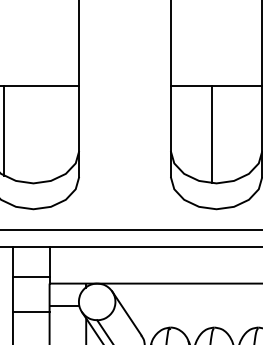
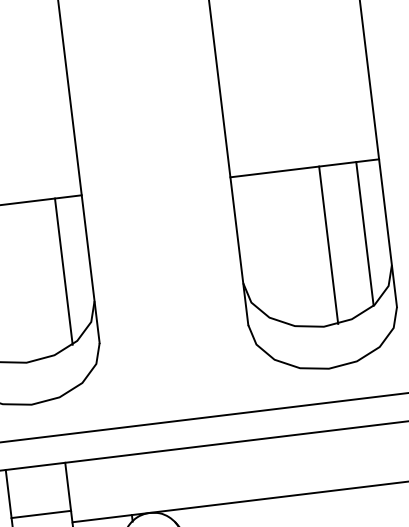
line: (248, 129) -> (365, 232), added
line: (62, 130) -> (63, 271), added
line: (212, 133) -> (328, 243), moved

